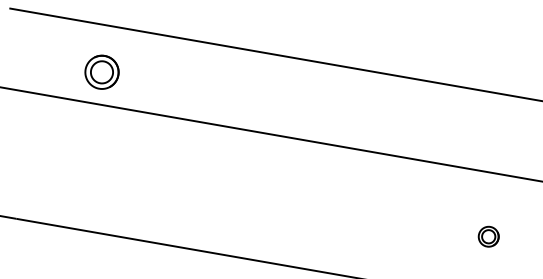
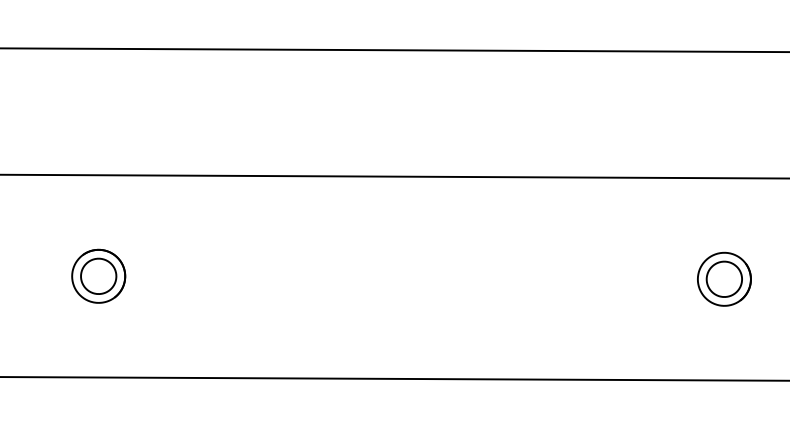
part: (101, 71) -> (97, 275), moved
part: (488, 236) -> (724, 279), size x1.67

